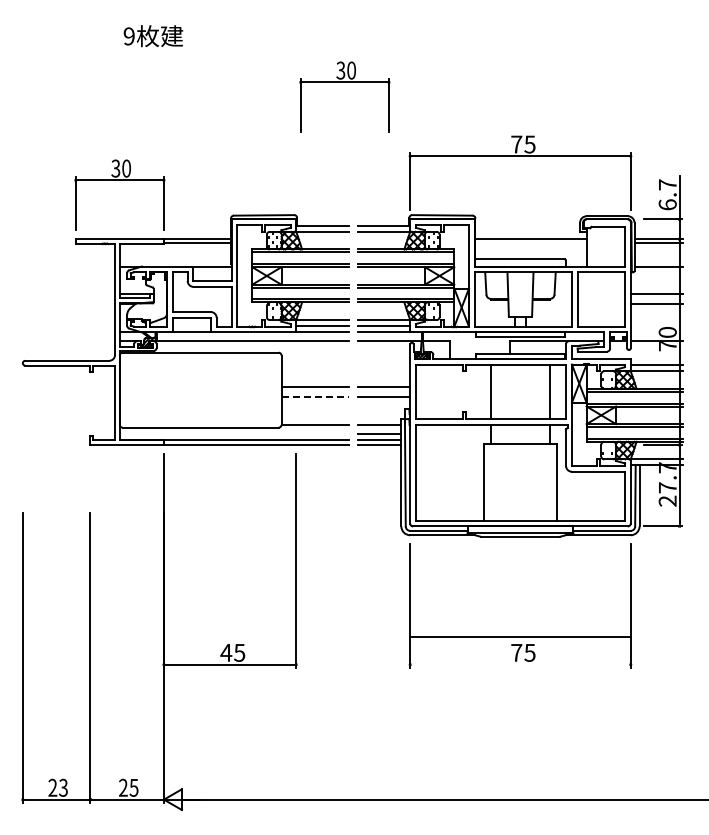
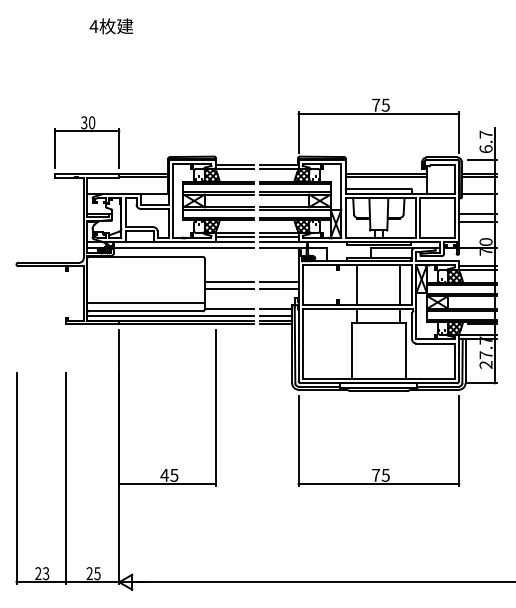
text: (129, 36) -> (94, 26), 9 -> 4
part: (344, 82) -> (250, 60), removed
line: (530, 243) -> (386, 177), added
line: (315, 396) -> (229, 288), dashed -> solid
line: (200, 415) -> (145, 302), added
line: (233, 433) -> (169, 315), added
line: (520, 636) -> (378, 483), moved

